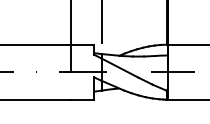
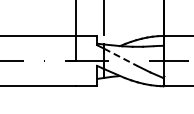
line: (120, 68) -> (121, 57), solid -> dashed

